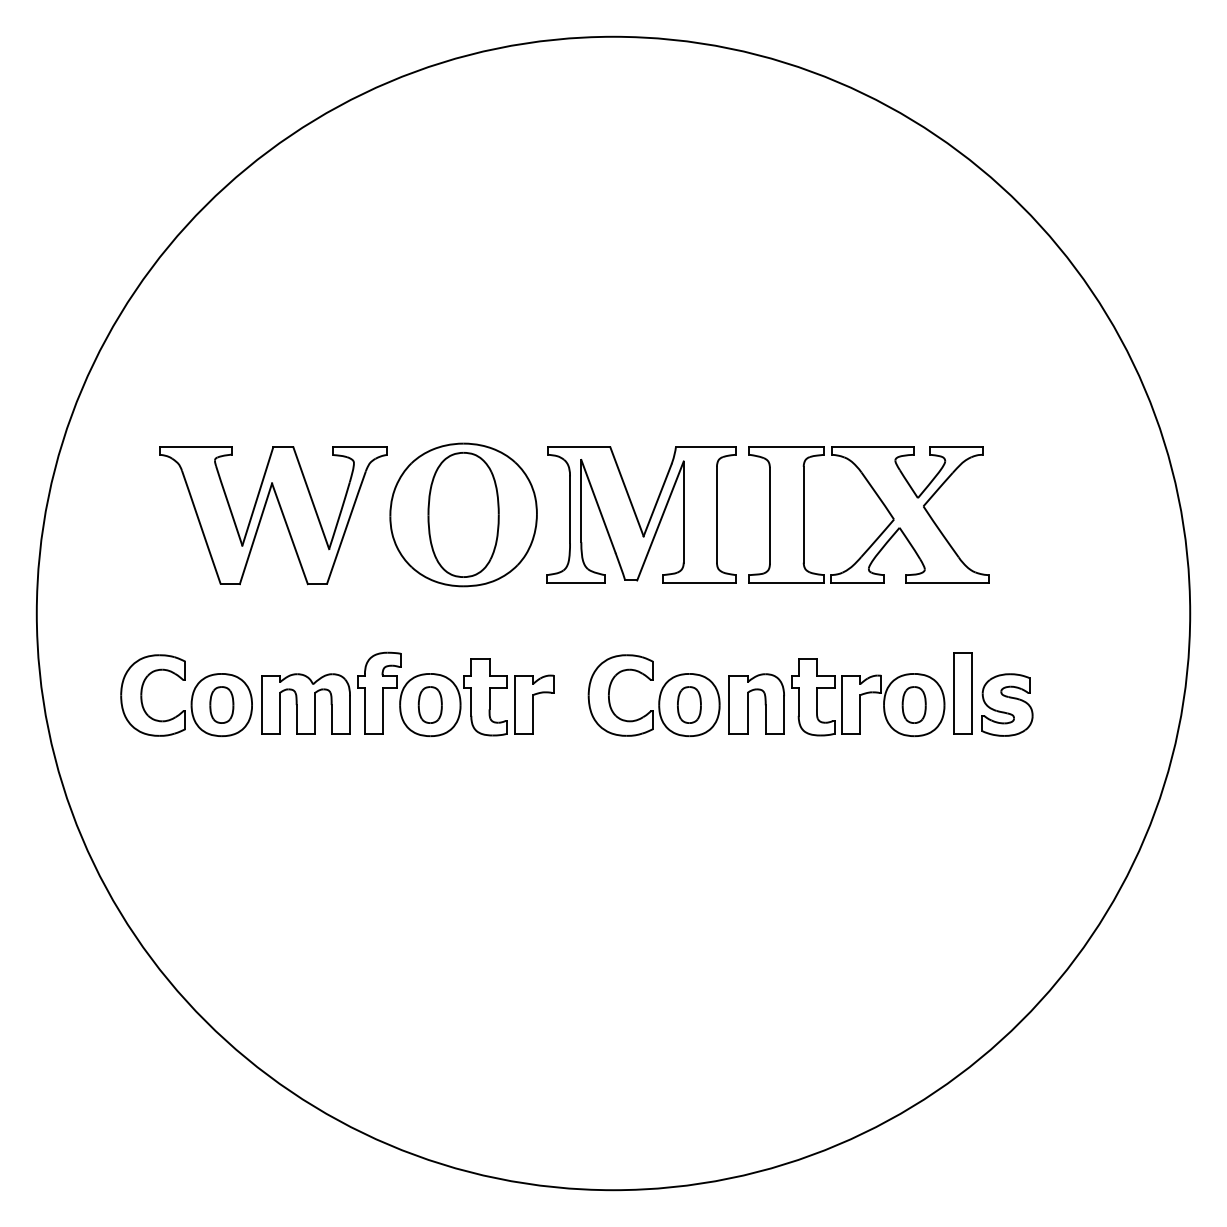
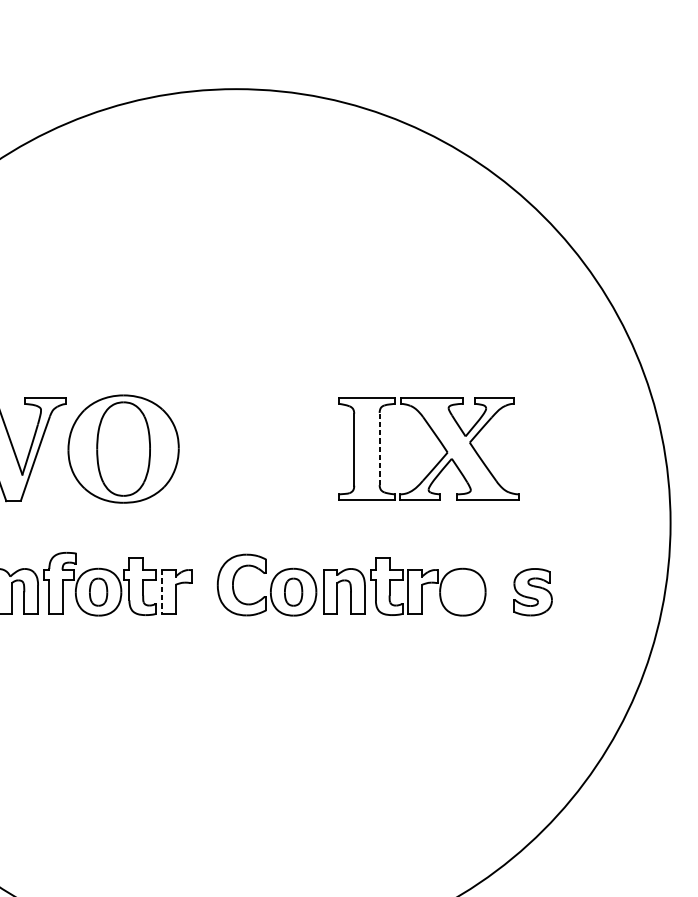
part: (641, 514) -> (257, 448), removed
line: (803, 514) -> (379, 448), solid -> dashed
part: (962, 693) -> (499, 583), removed
part: (913, 704) -> (462, 591), removed
line: (514, 705) -> (161, 592), solid -> dashed

